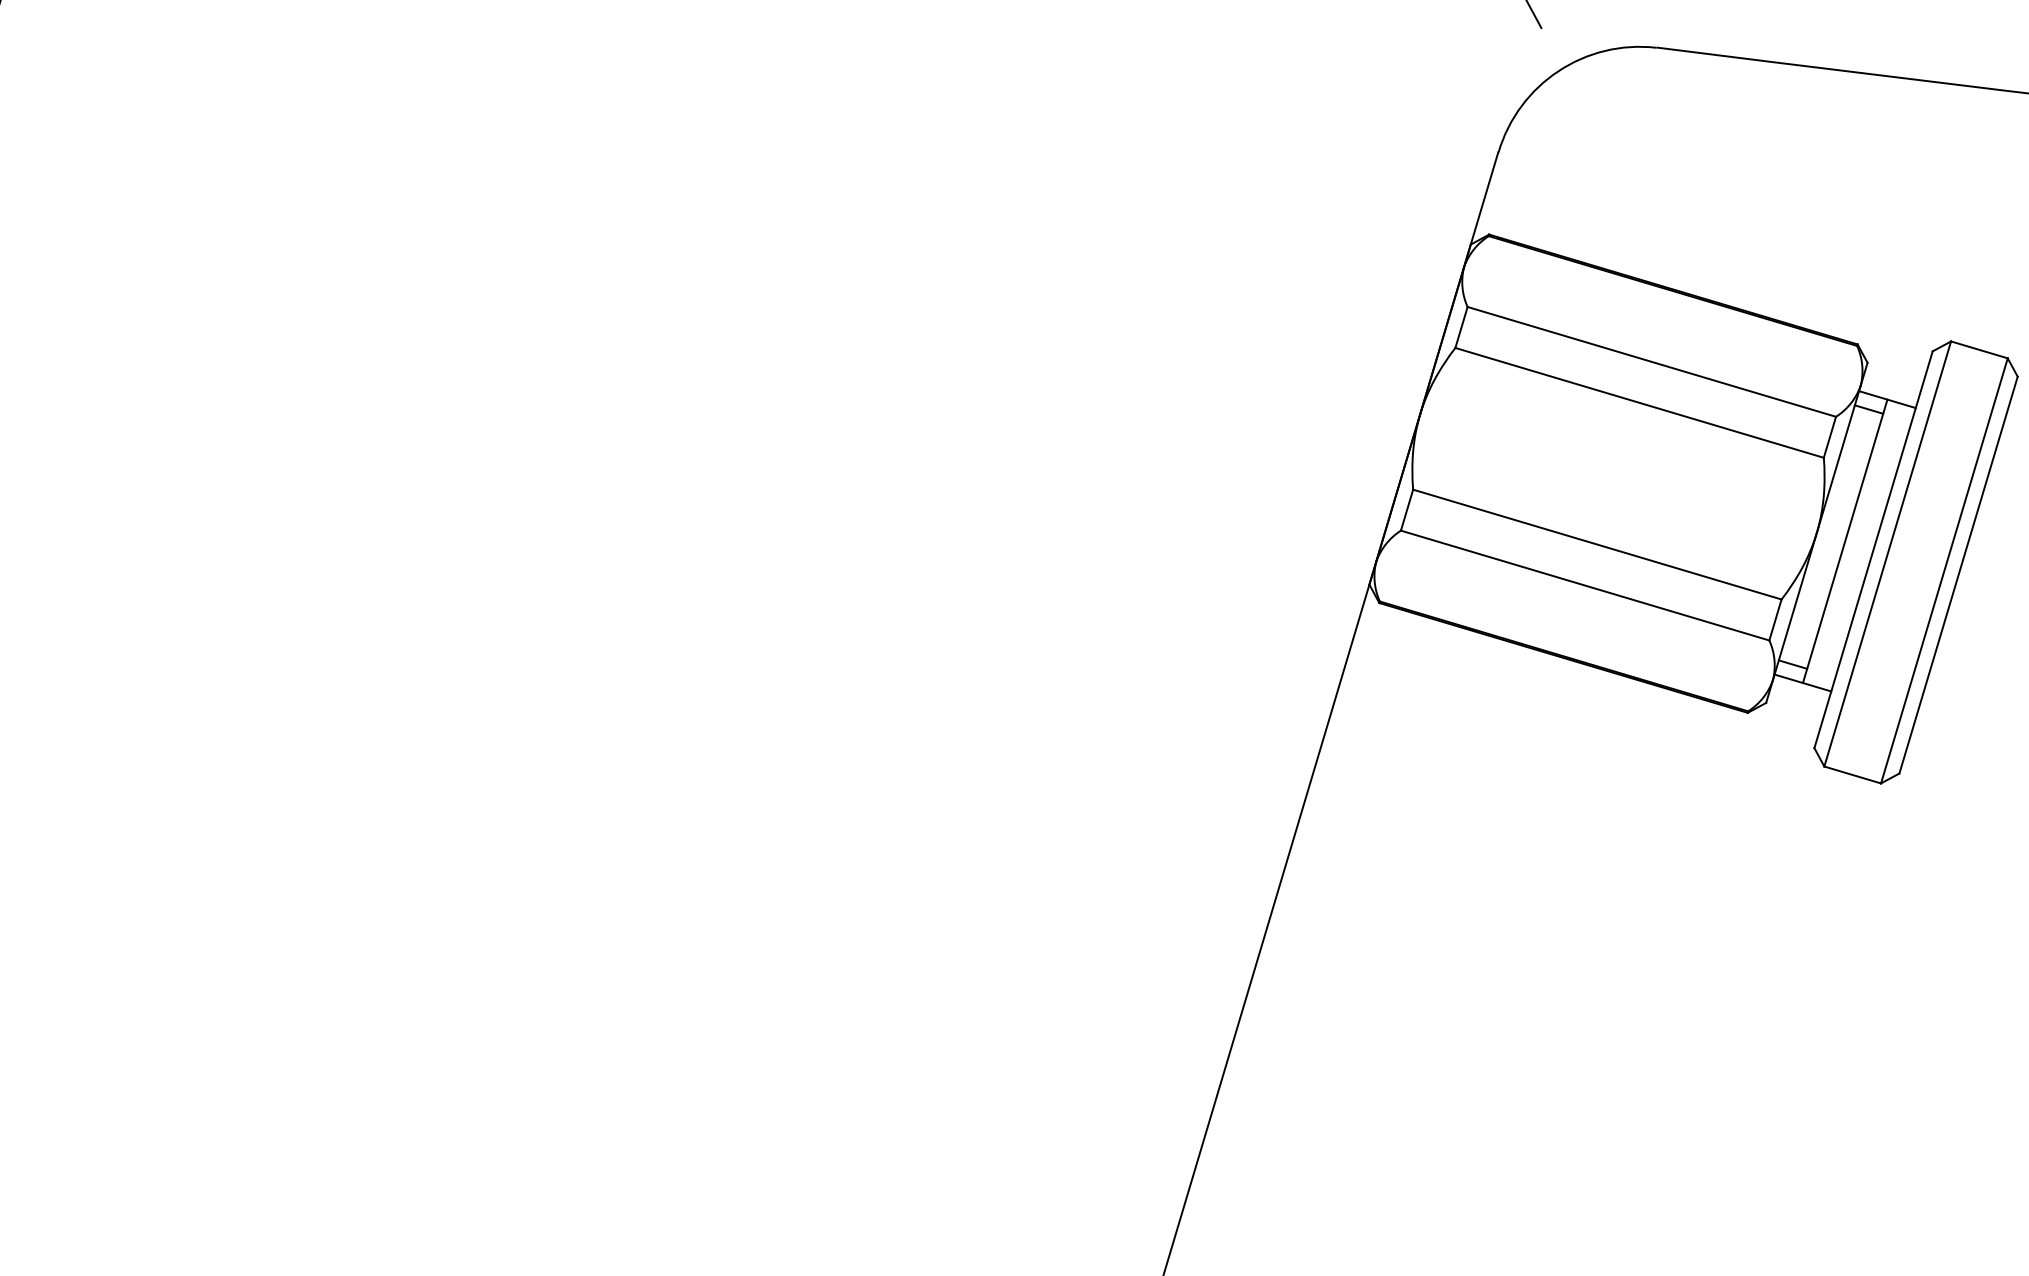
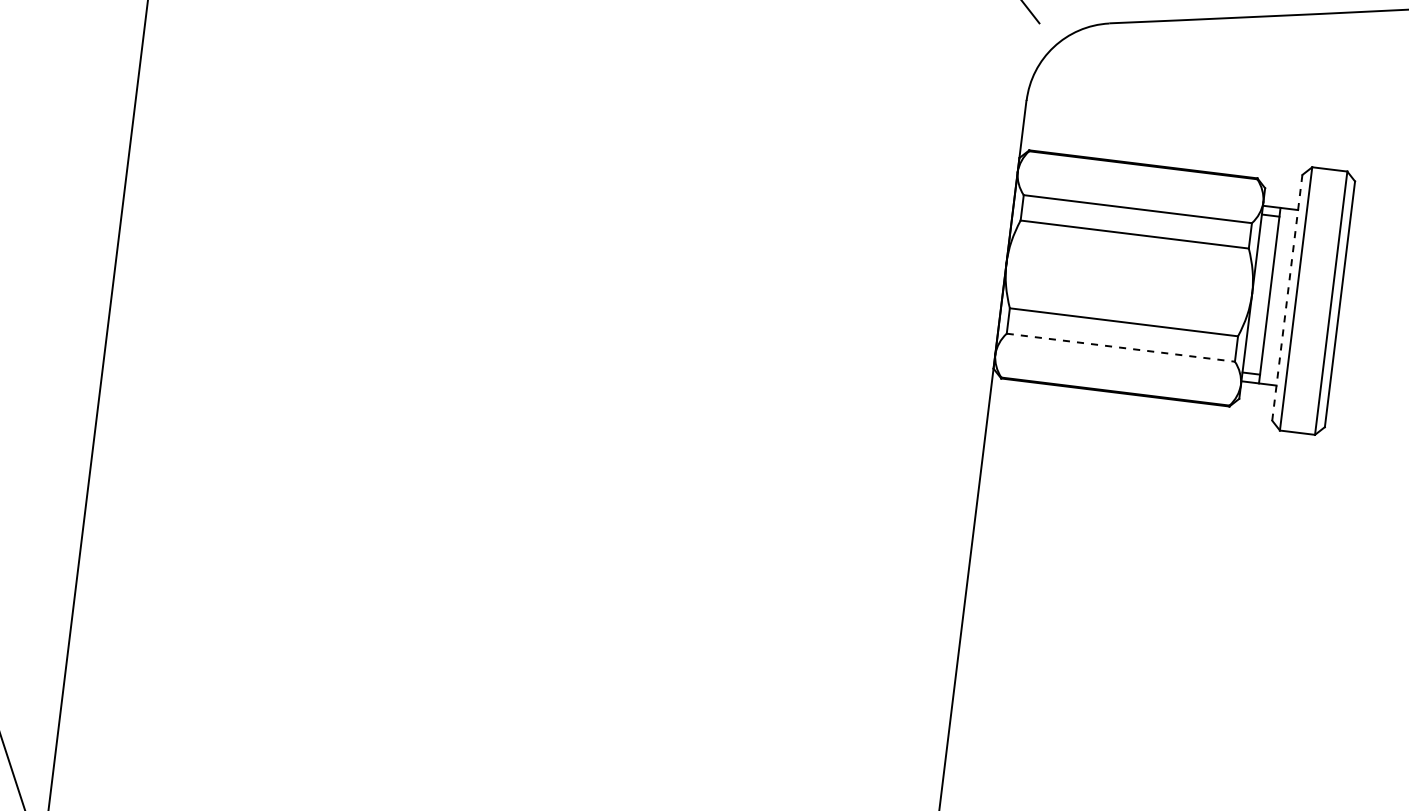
line: (1873, 549) -> (1287, 297), solid -> dashed
line: (1584, 585) -> (1120, 347), solid -> dashed

